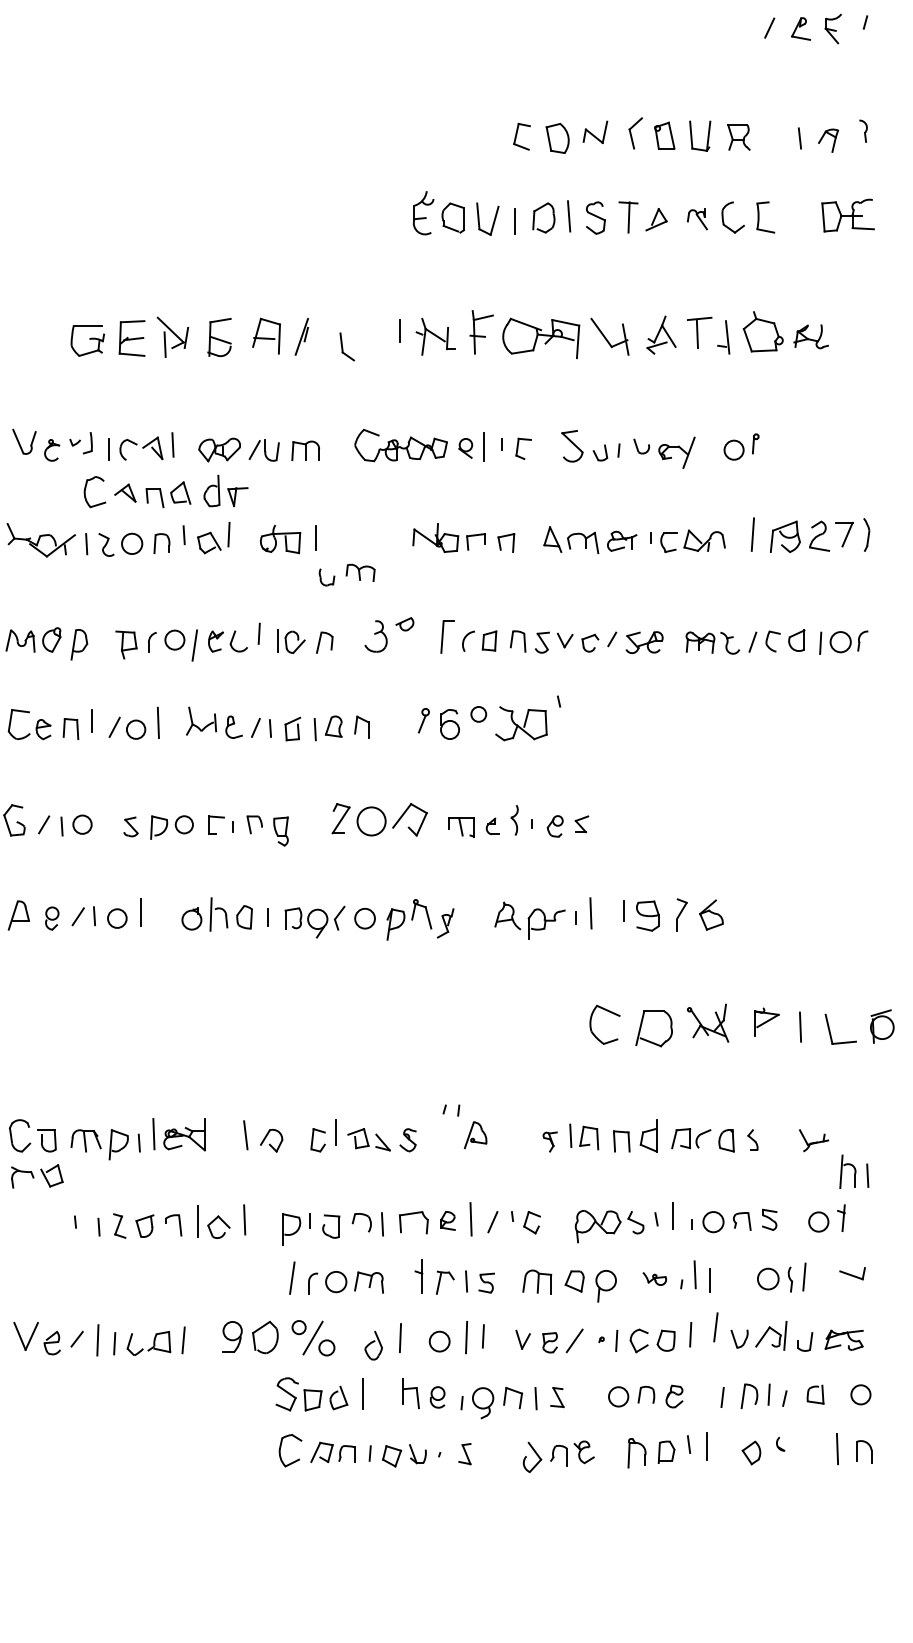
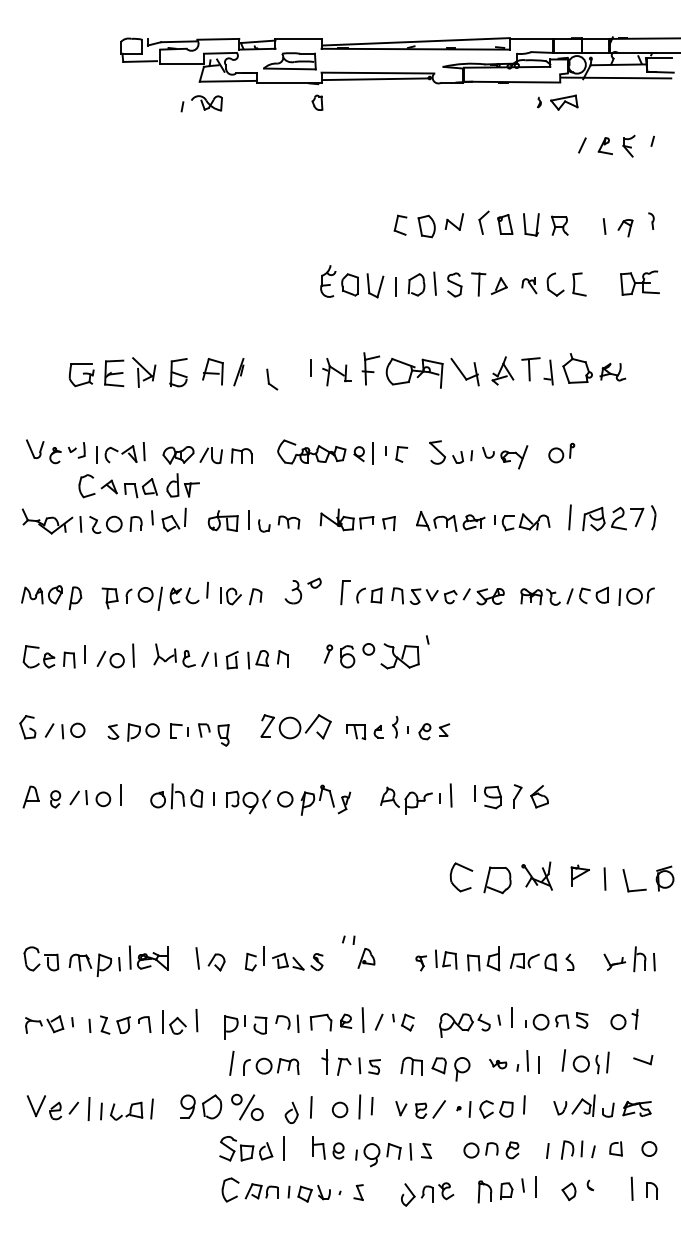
part: (347, 574) -> (279, 523), moved
part: (854, 1172) -> (644, 959), moved
part: (37, 1176) -> (44, 1024), moved
line: (715, 1327) -> (563, 1060), moved

